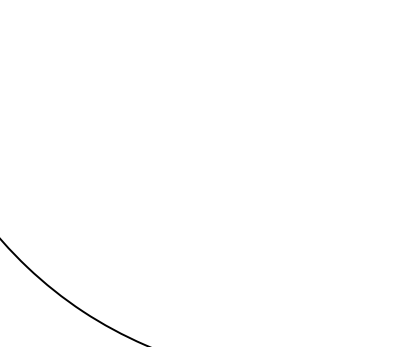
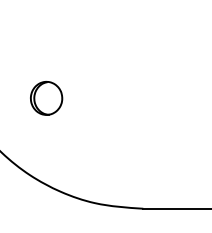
part: (116, 159) -> (46, 98), added

